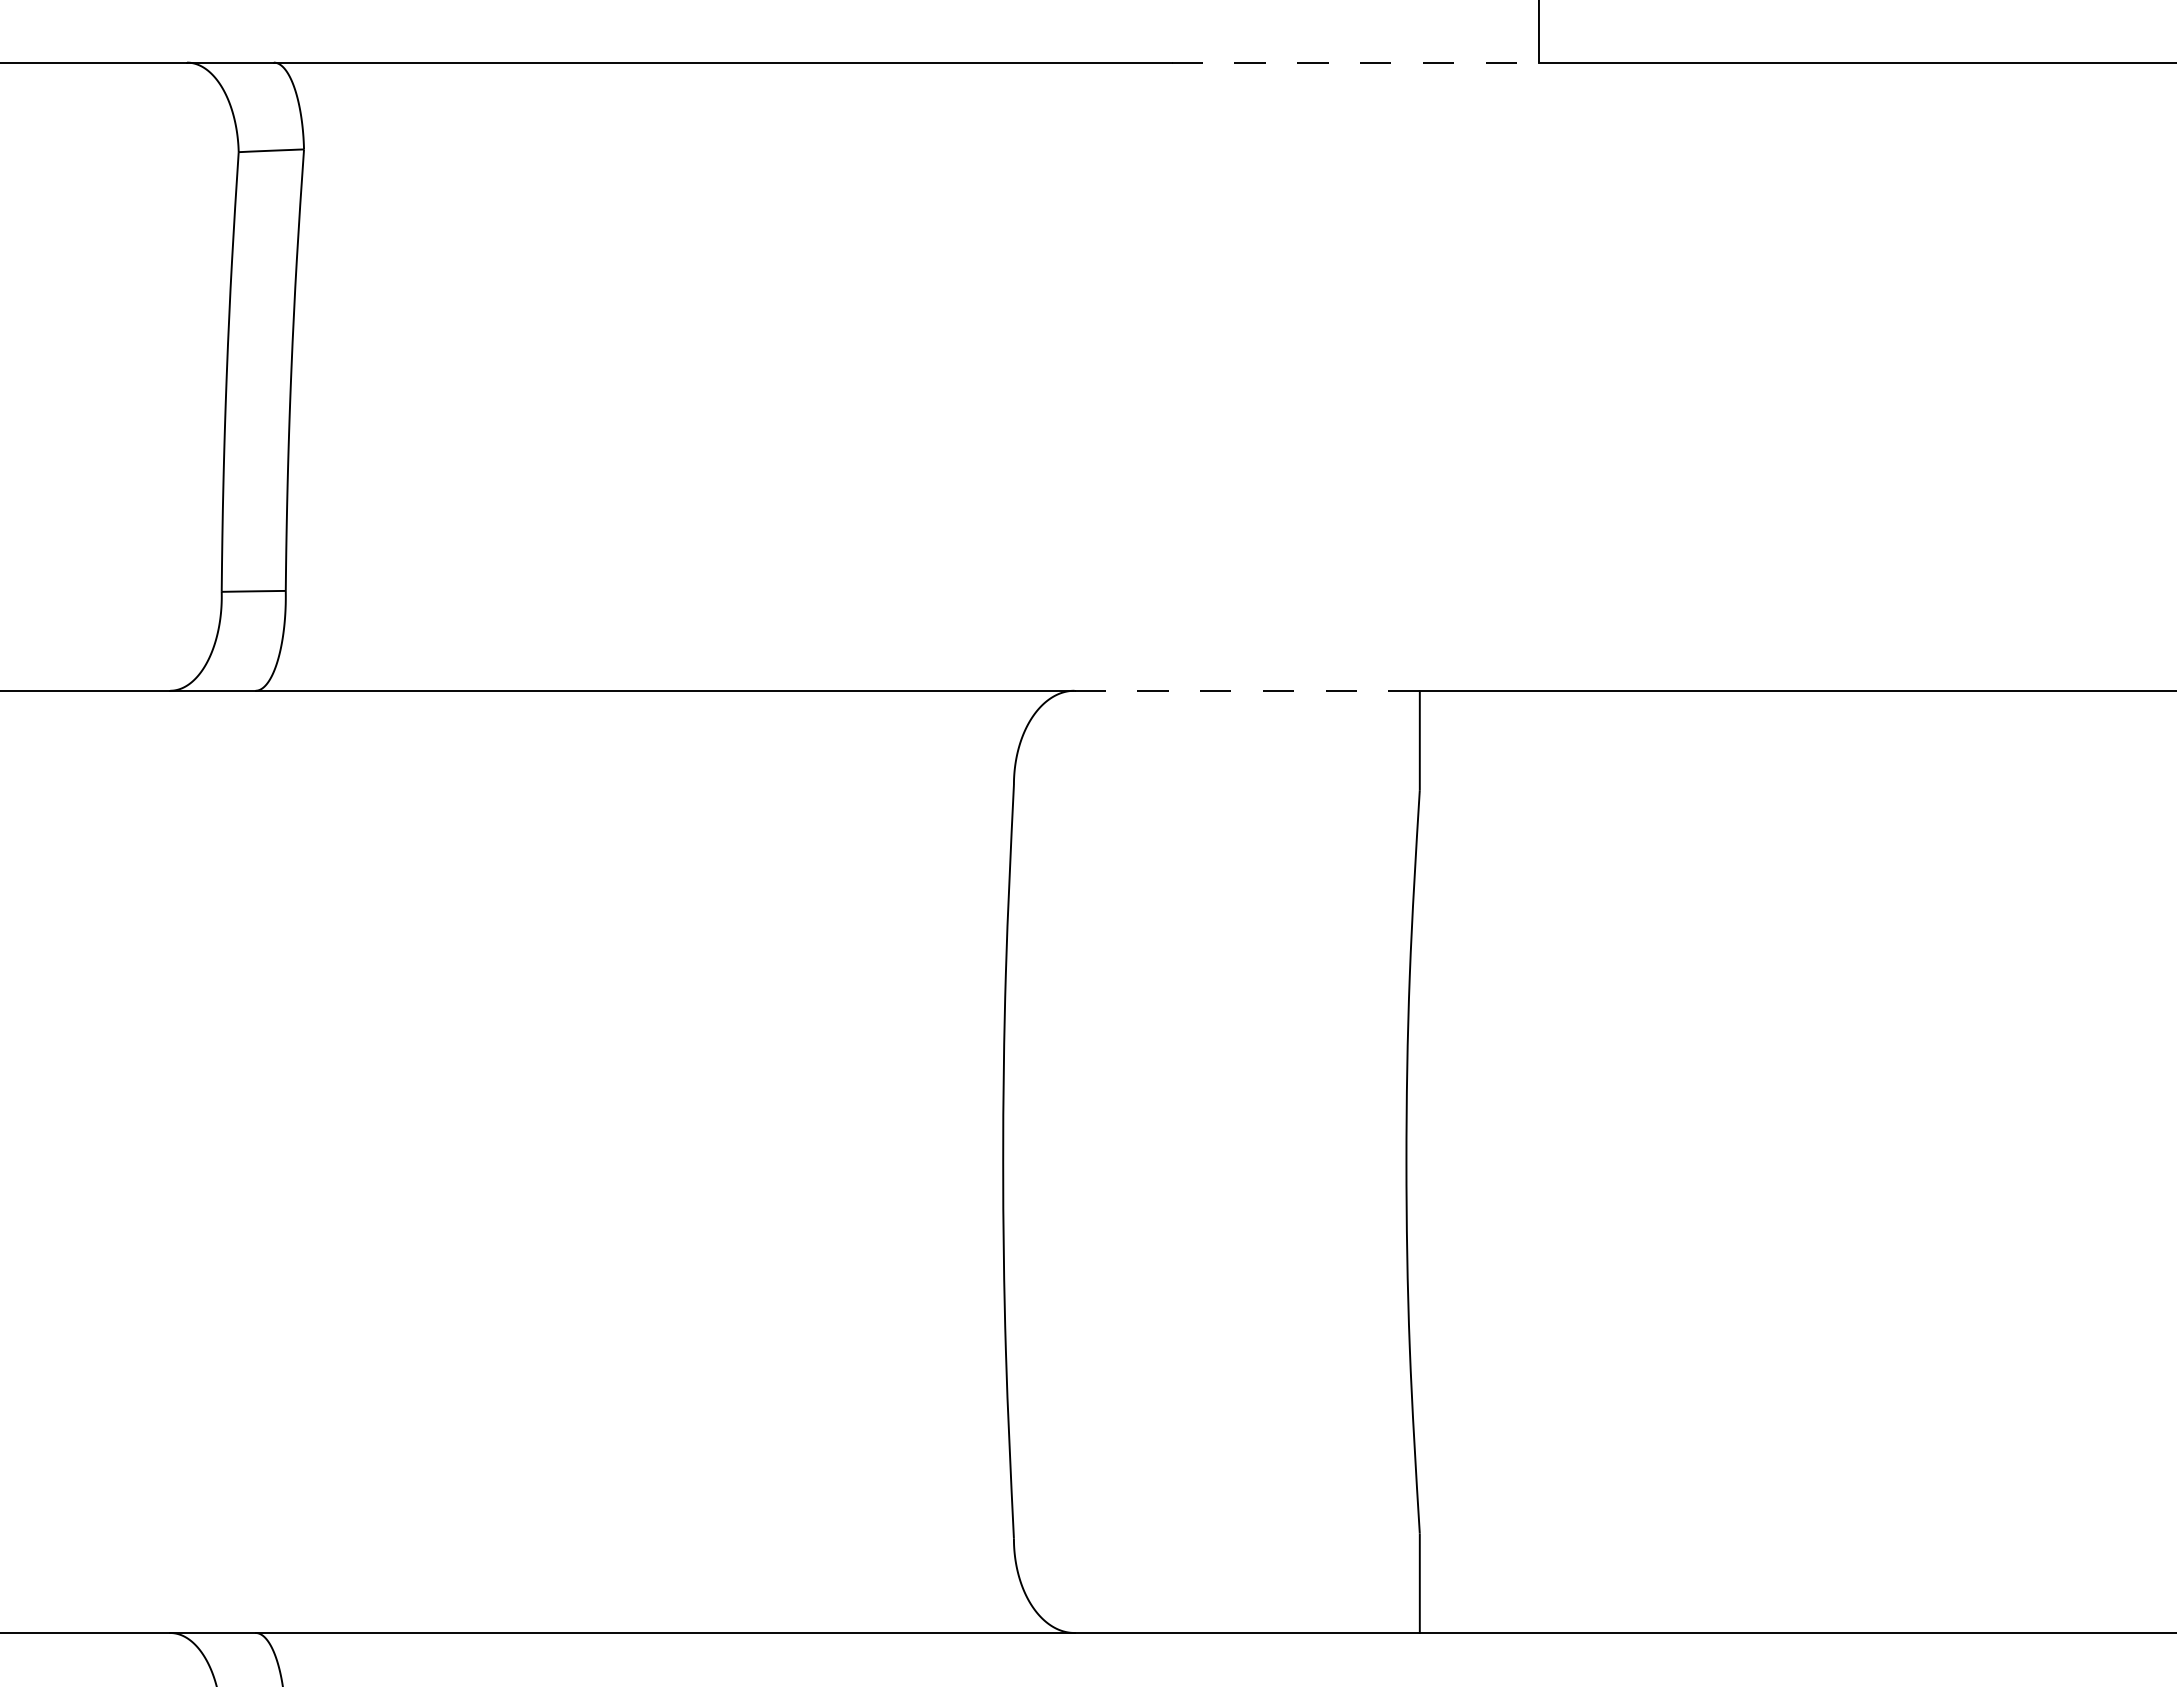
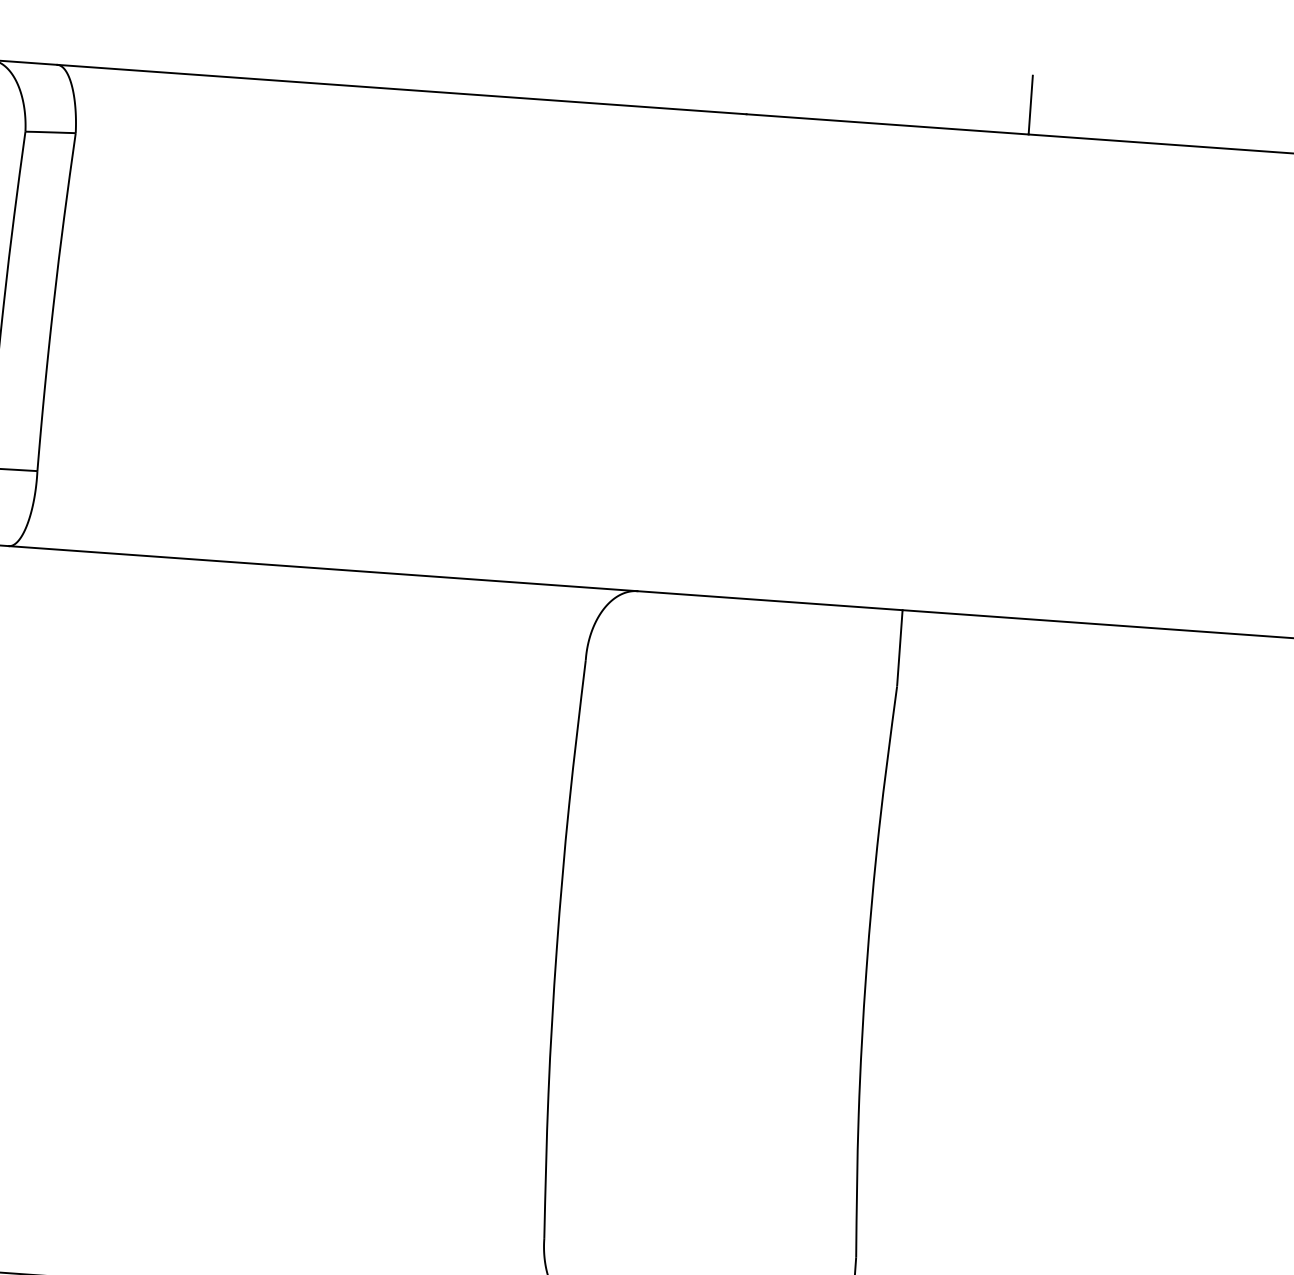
line: (1355, 62) -> (887, 124), dashed -> solid
line: (1247, 690) -> (770, 600), dashed -> solid

